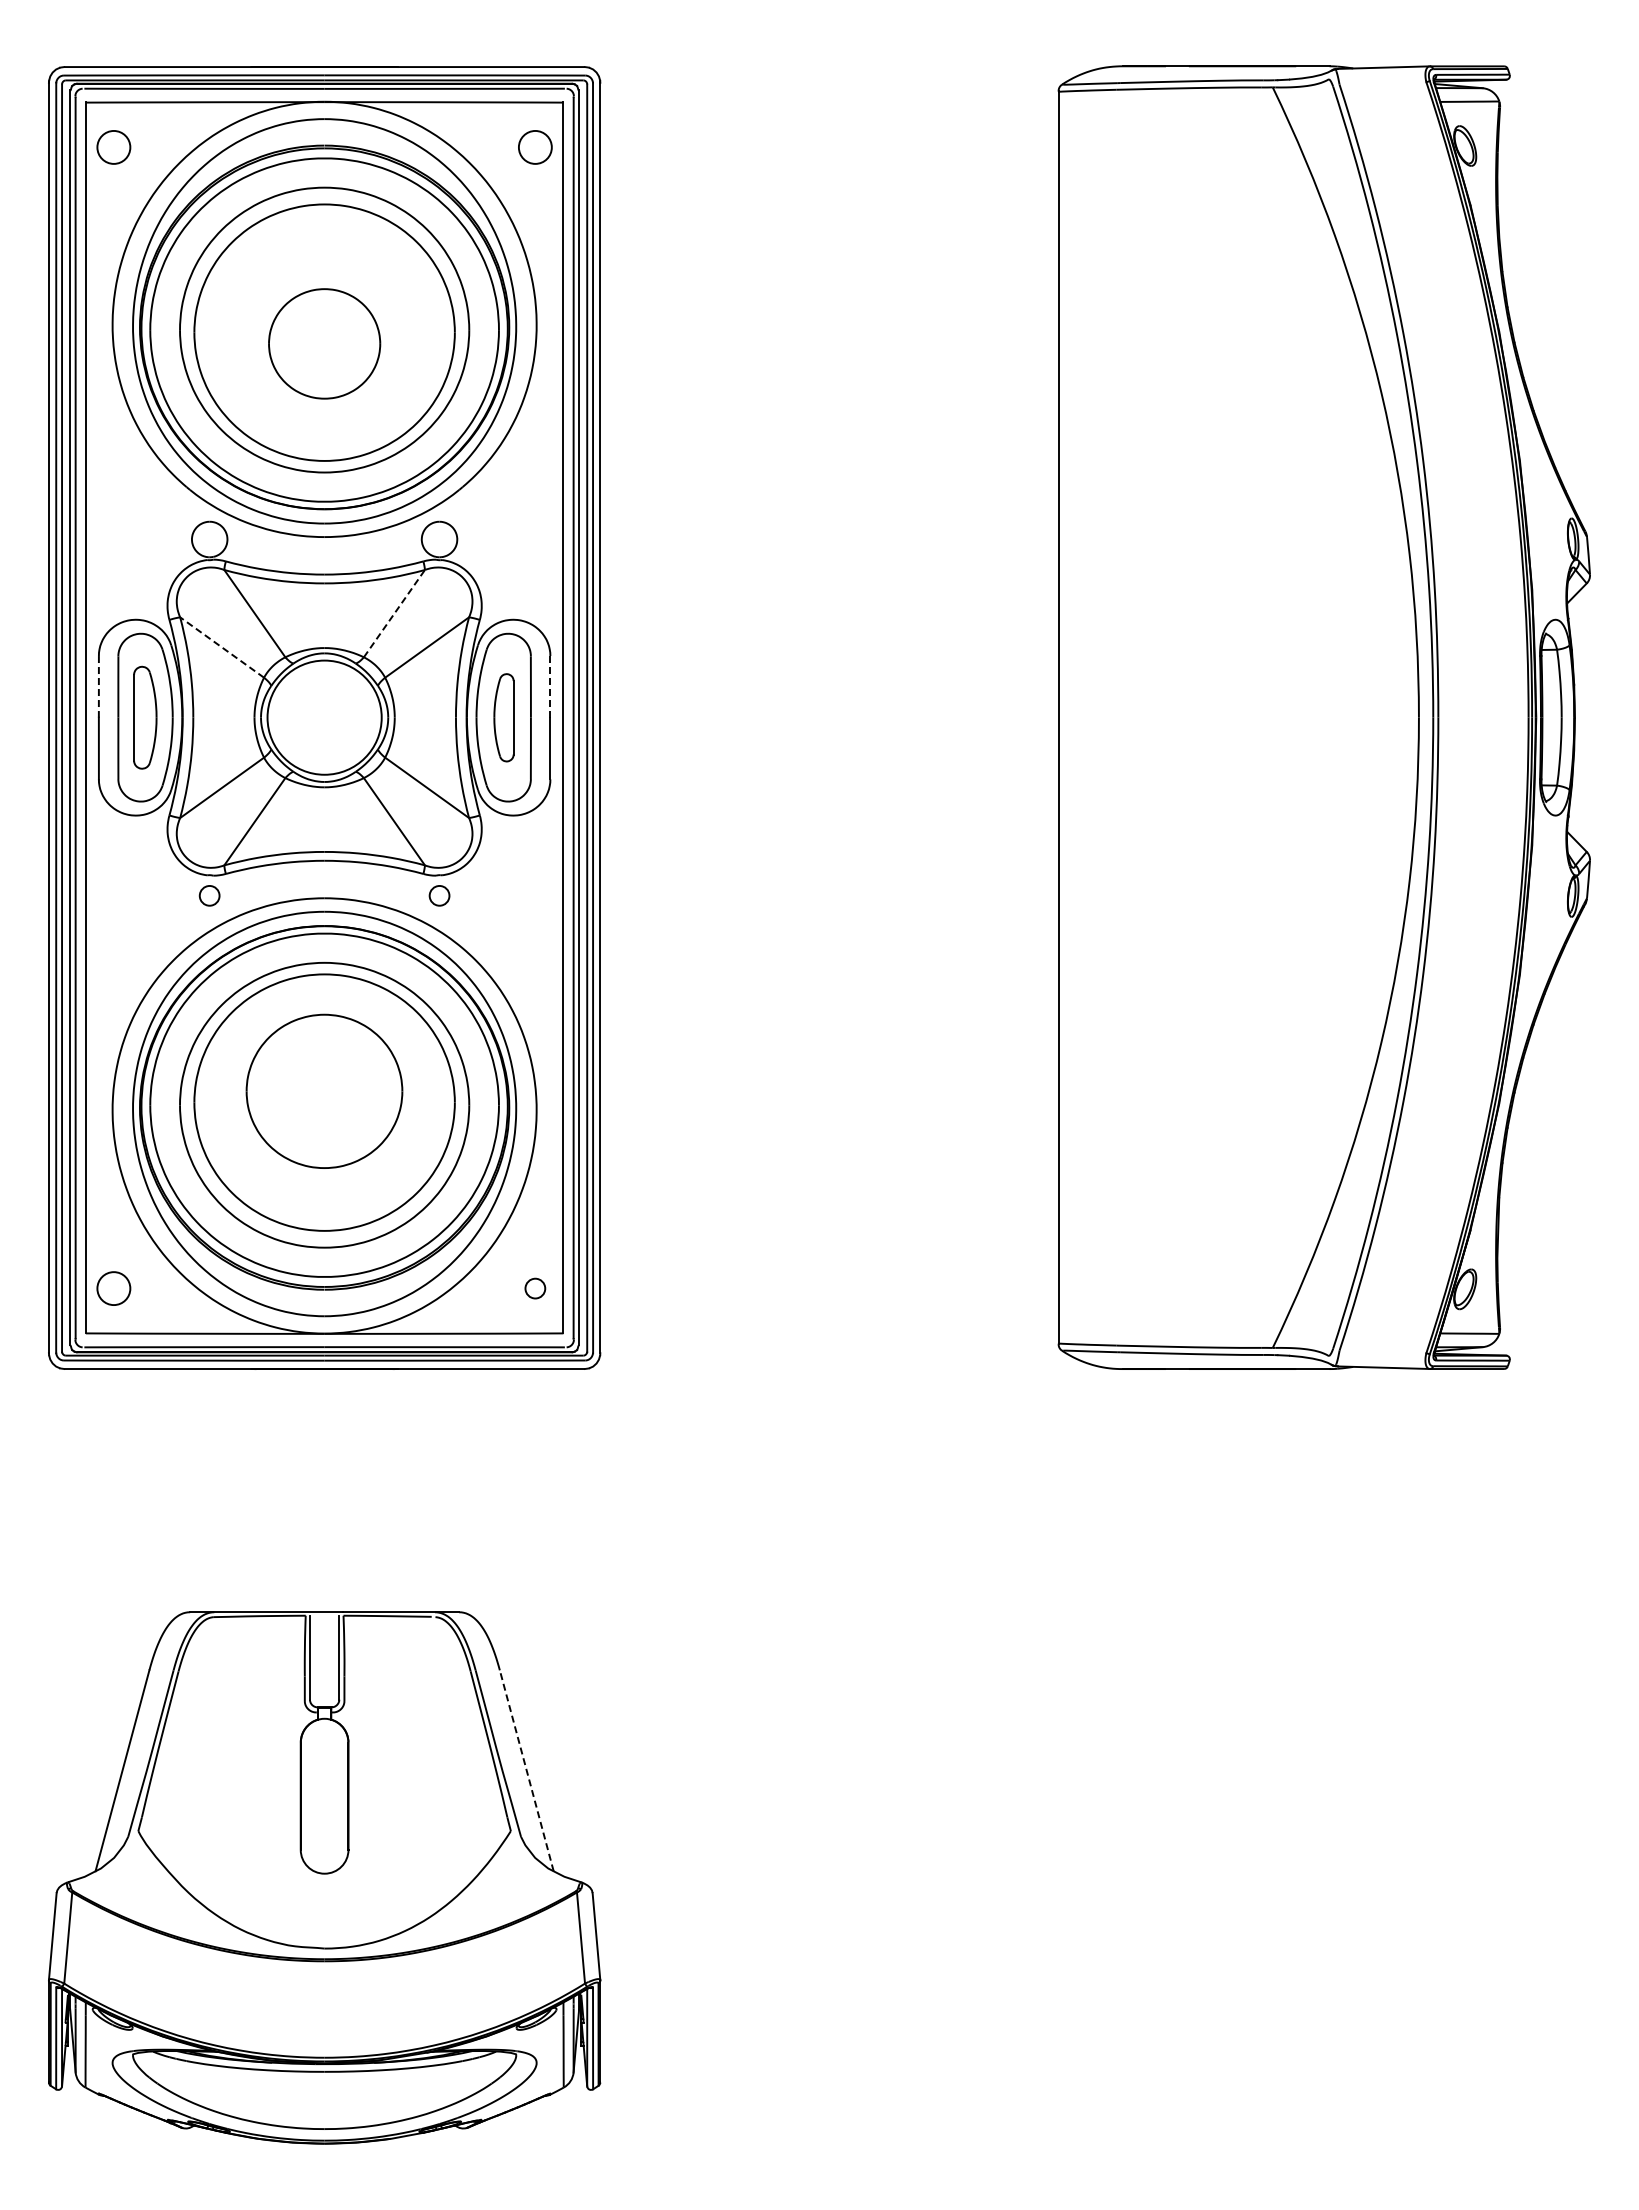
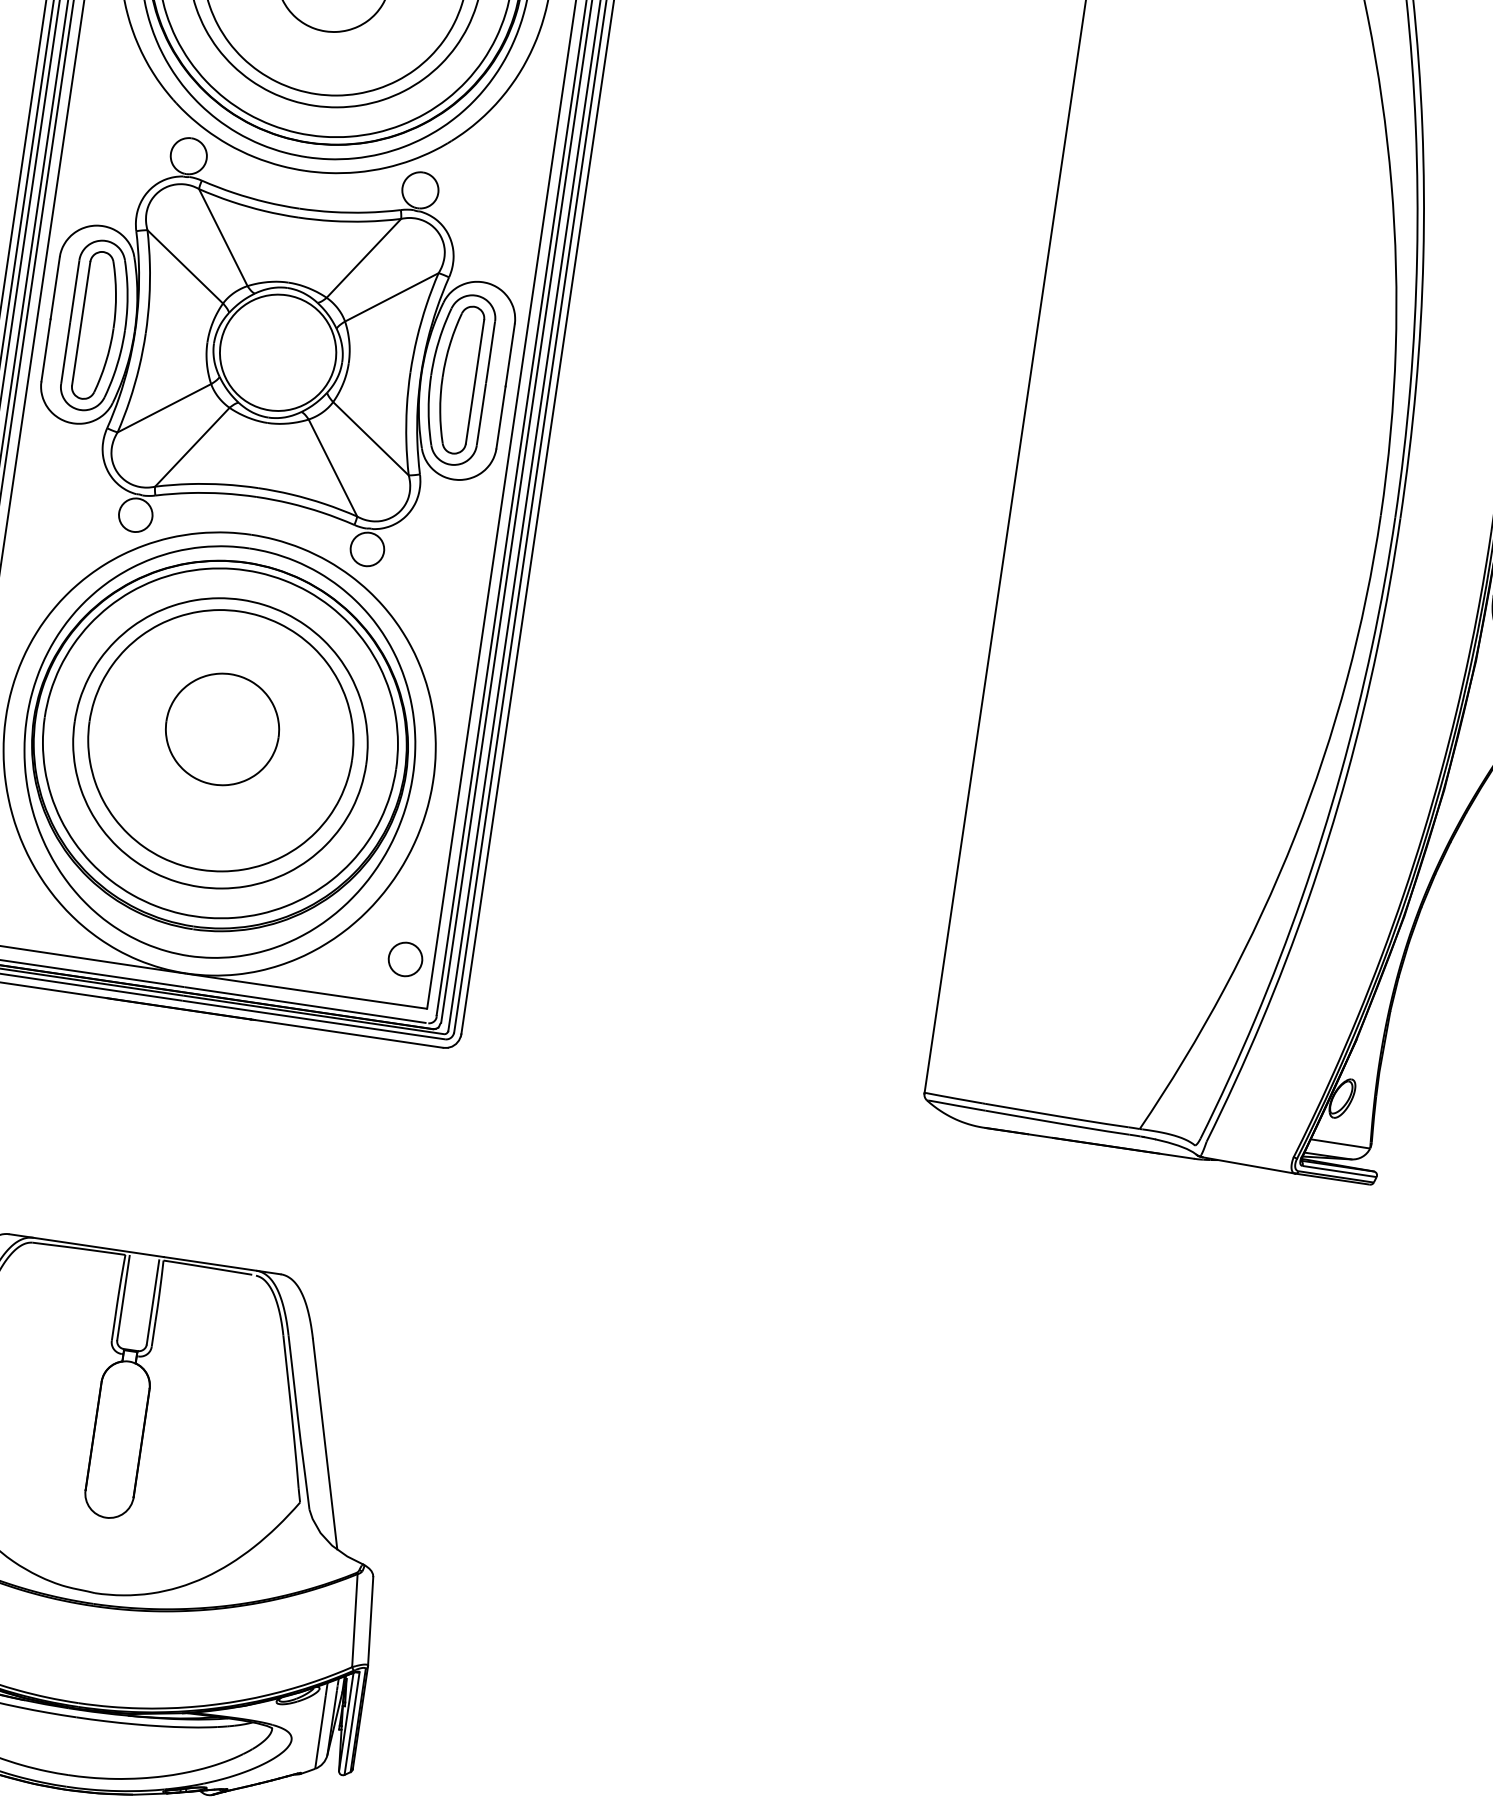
line: (394, 613) -> (364, 258), dashed -> solid
line: (222, 647) -> (185, 266), dashed -> solid
line: (98, 686) -> (54, 287), dashed -> solid
line: (550, 686) -> (510, 354), dashed -> solid
part: (145, 717) -> (97, 325), size x1.43
part: (503, 717) -> (458, 379), size x1.67
circle: (209, 895) -> (135, 514), size x1.67
circle: (439, 895) -> (367, 549), size x1.67
part: (324, 1091) -> (222, 729), size x0.71
circle: (534, 1288) -> (404, 959), size x1.67
line: (526, 1770) -> (324, 1443), dashed -> solid

